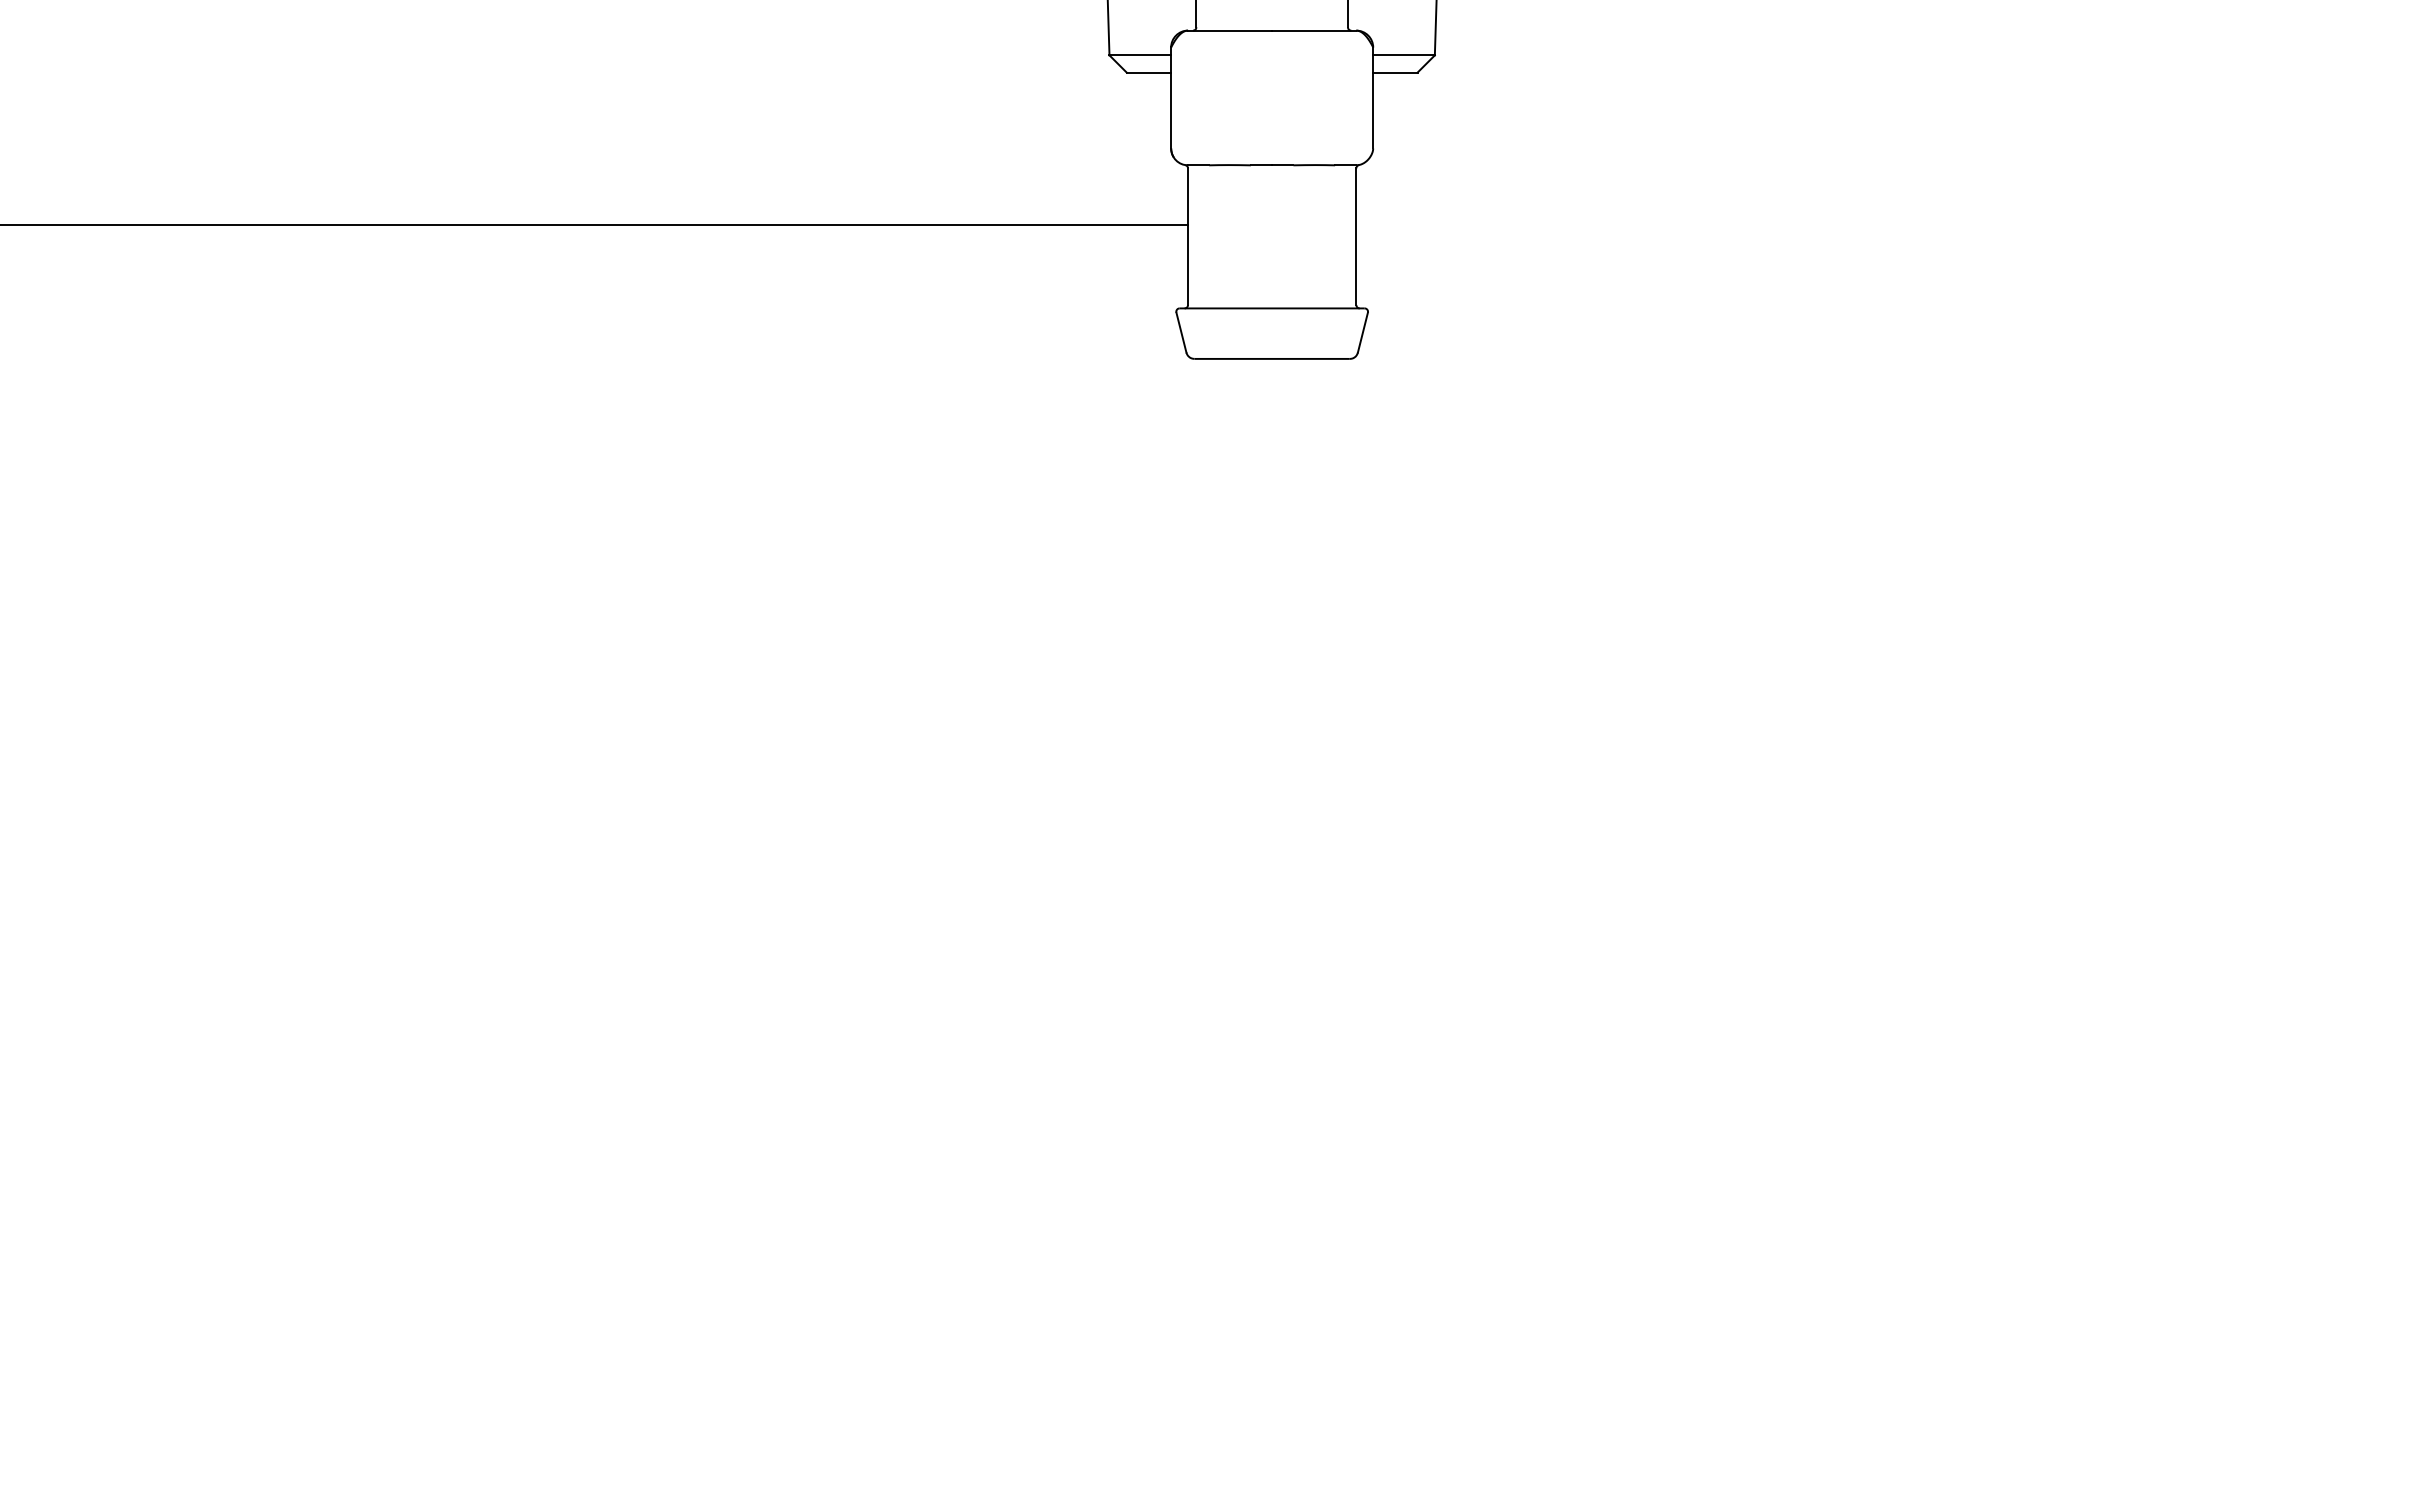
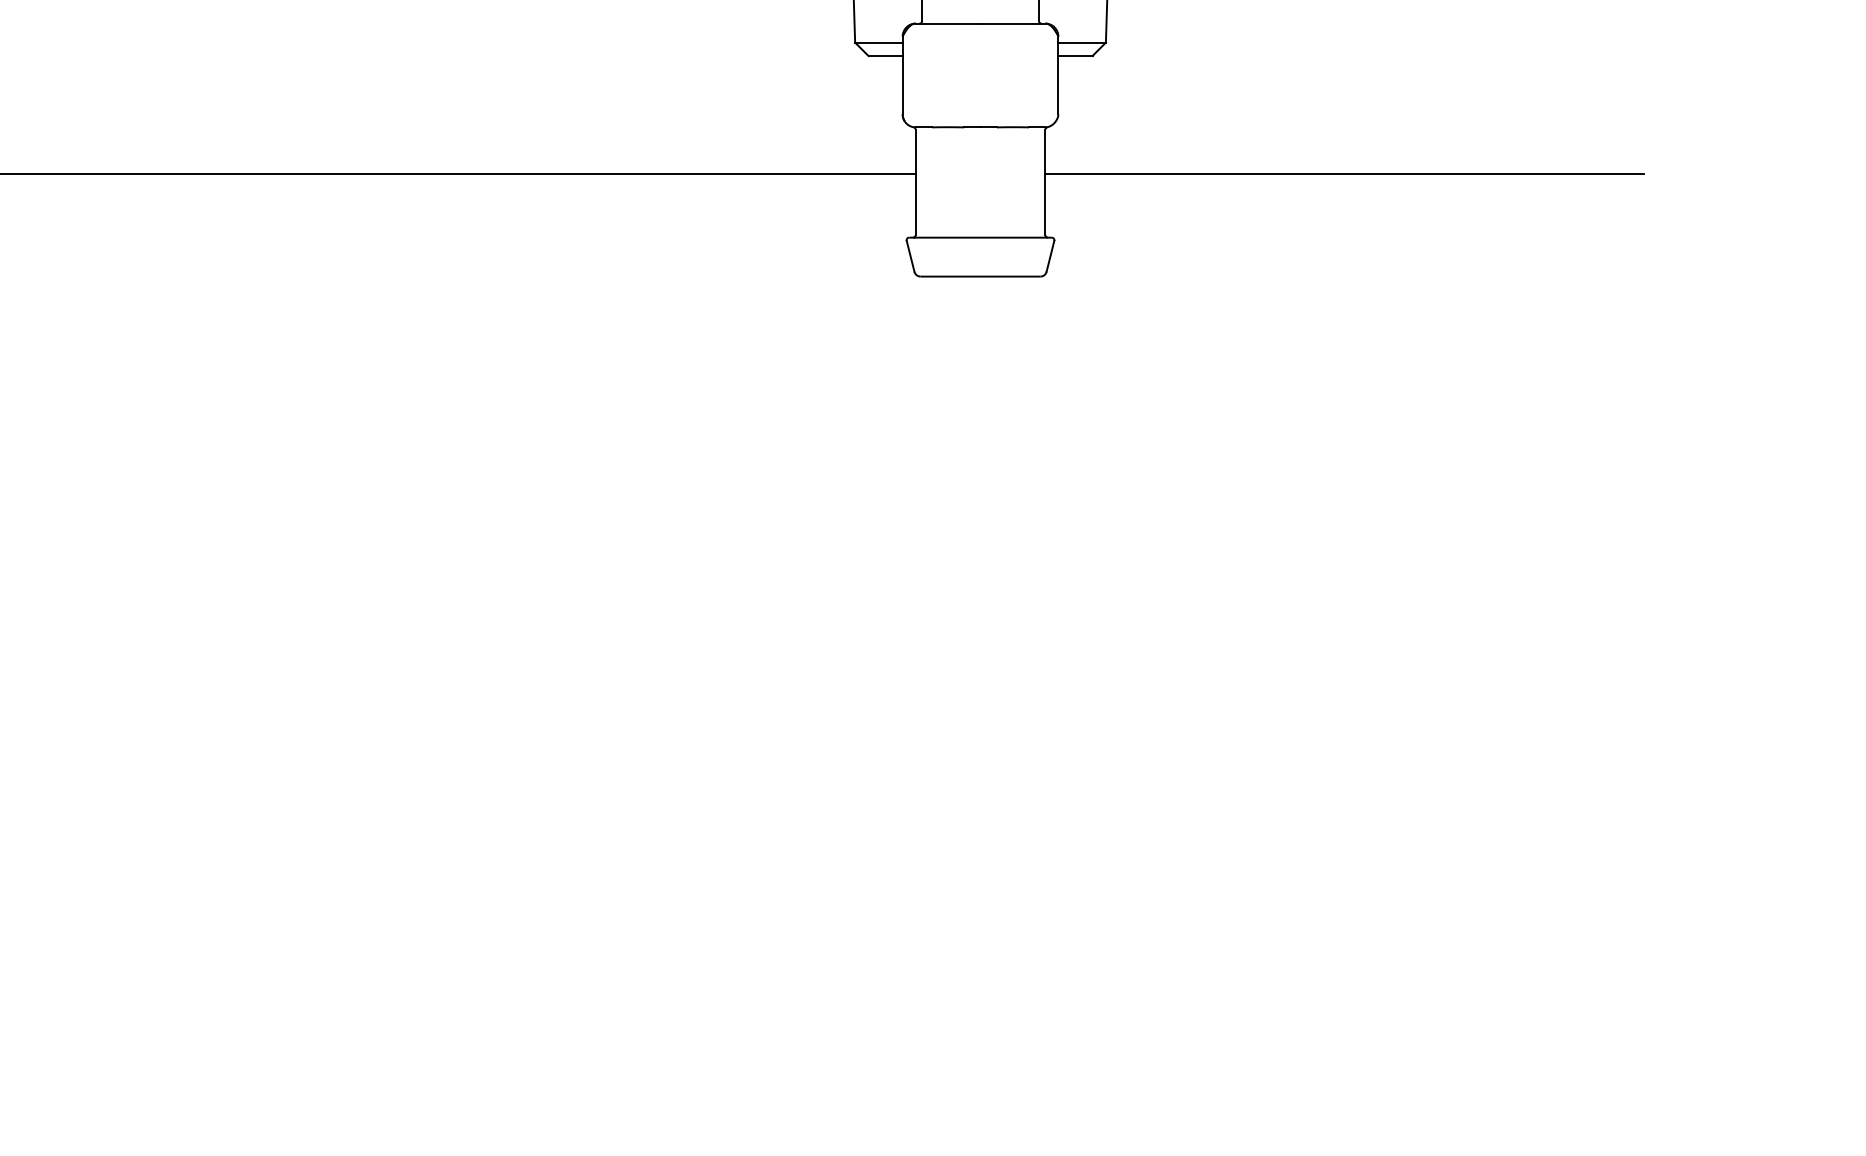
line: (1744, 225) -> (1344, 173), added

